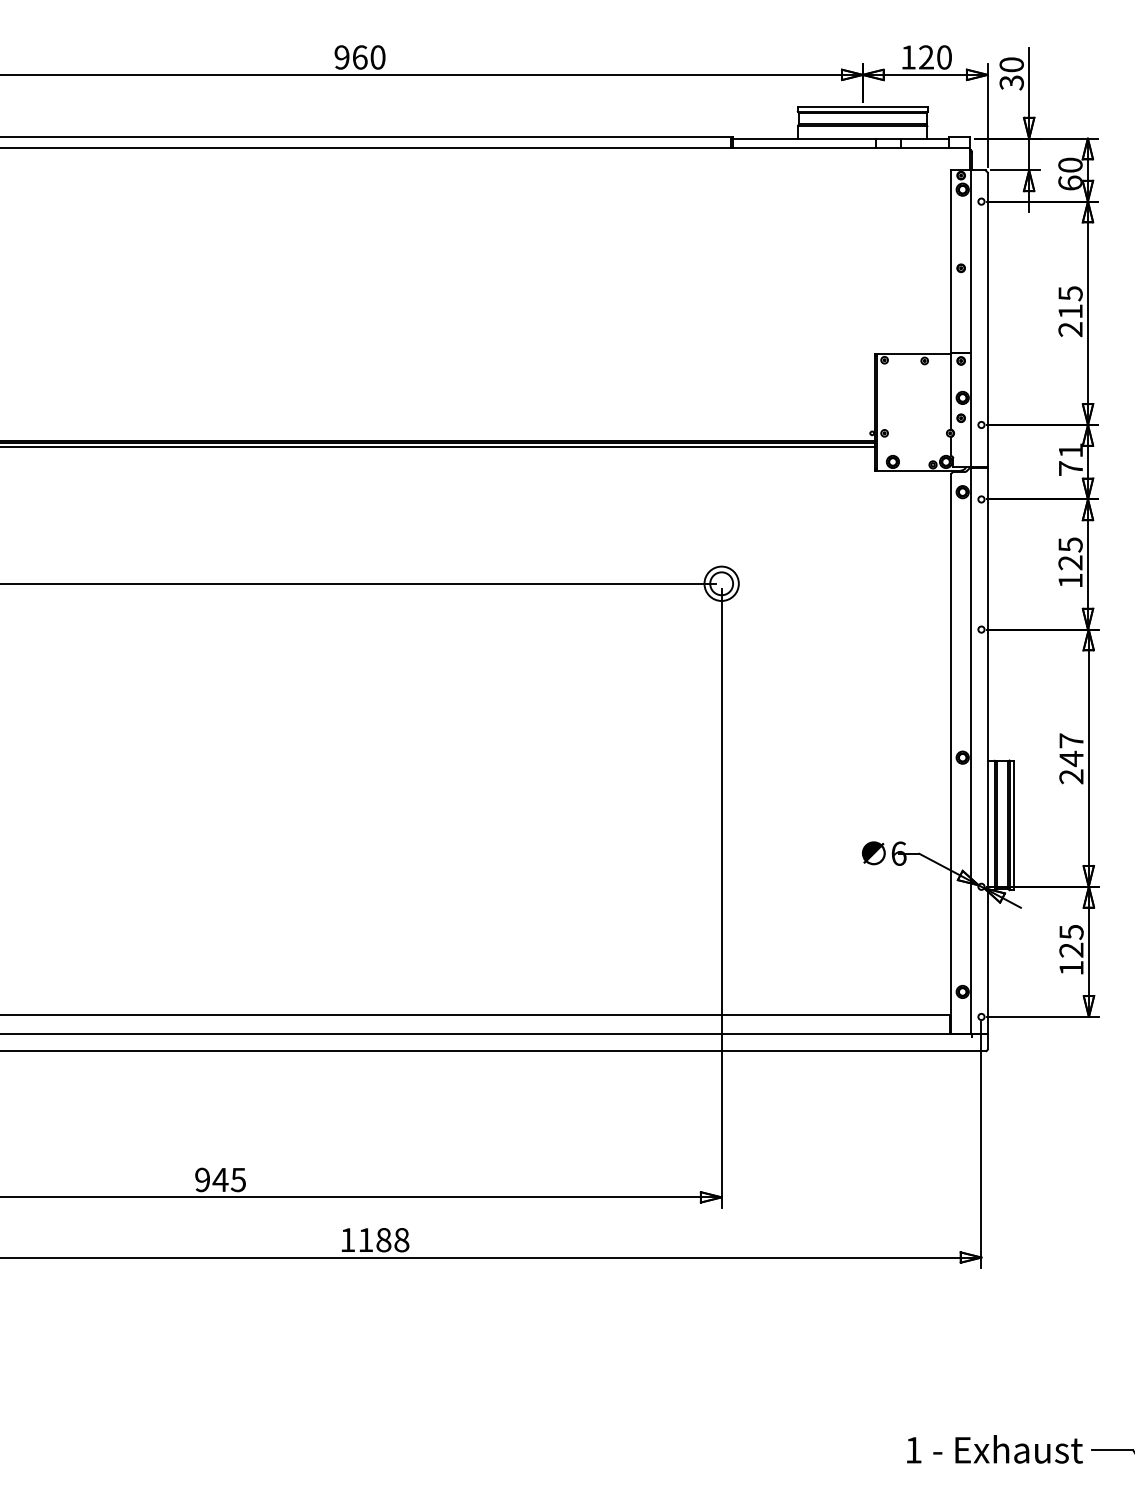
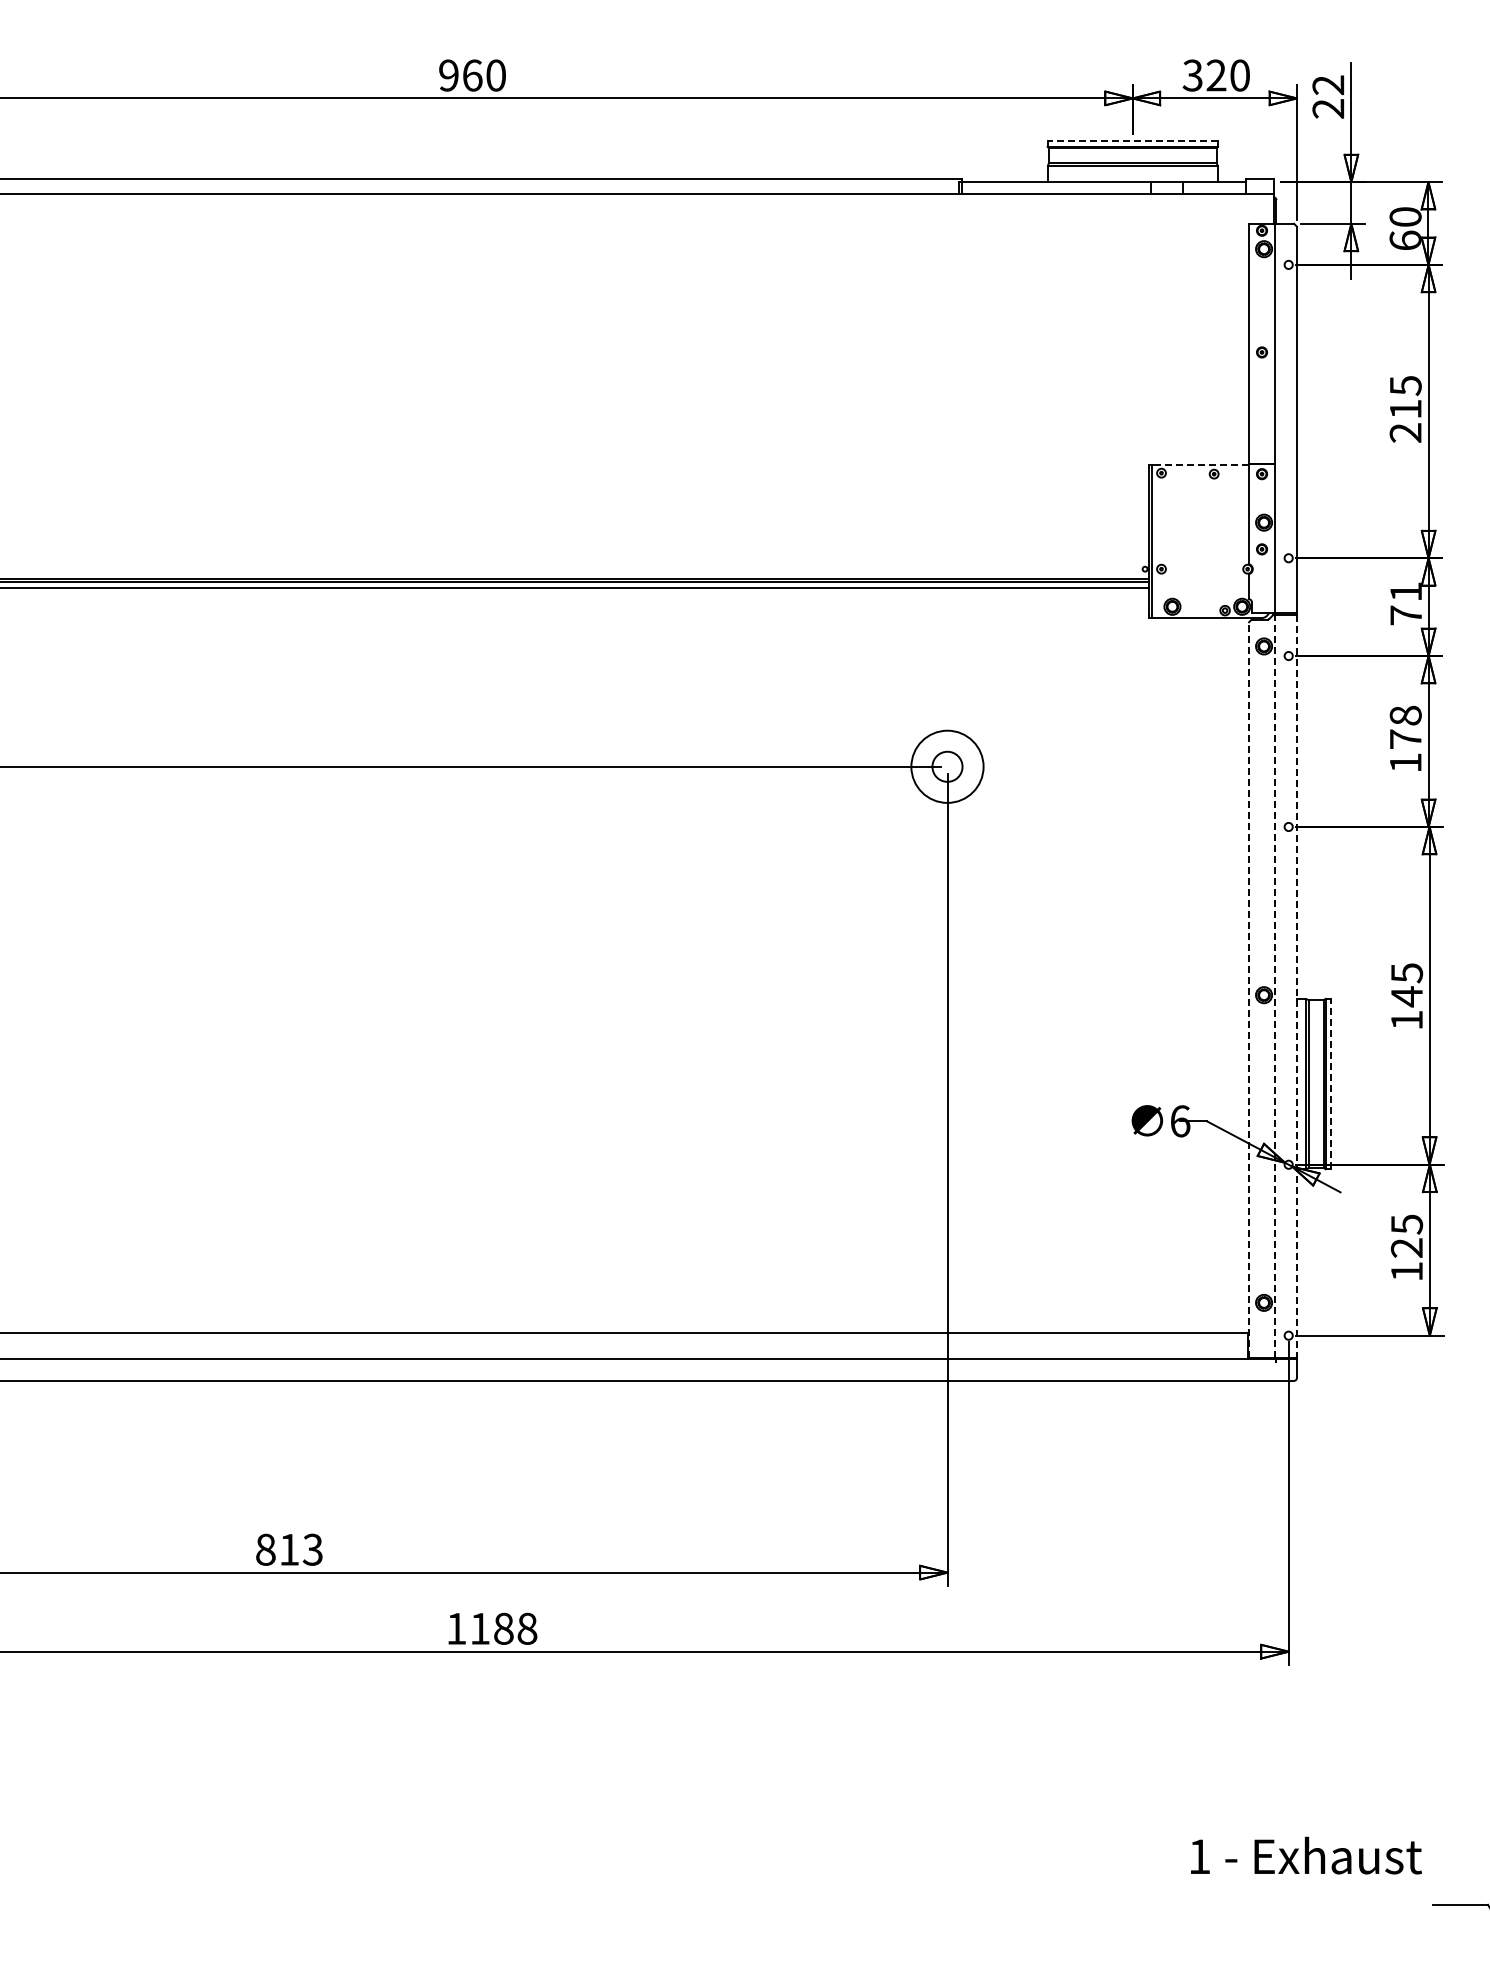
text: (908, 57) -> (1192, 75), 120 -> 320
text: (1011, 74) -> (1328, 97), 30 -> 22
line: (862, 107) -> (1132, 141), solid -> dashed
line: (915, 353) -> (1201, 464), solid -> dashed
text: (1070, 553) -> (1405, 727), 125 -> 178
circle: (721, 583) -> (947, 766), size x1.6
line: (970, 750) -> (1274, 985), solid -> dashed
line: (987, 751) -> (1296, 986), solid -> dashed
line: (951, 753) -> (1249, 989), solid -> dashed
text: (1071, 758) -> (1406, 996), 247 -> 145
line: (1014, 824) -> (1331, 1083), solid -> dashed
text: (220, 1179) -> (289, 1549), 945 -> 813
text: (995, 1449) -> (1306, 1855), moved

